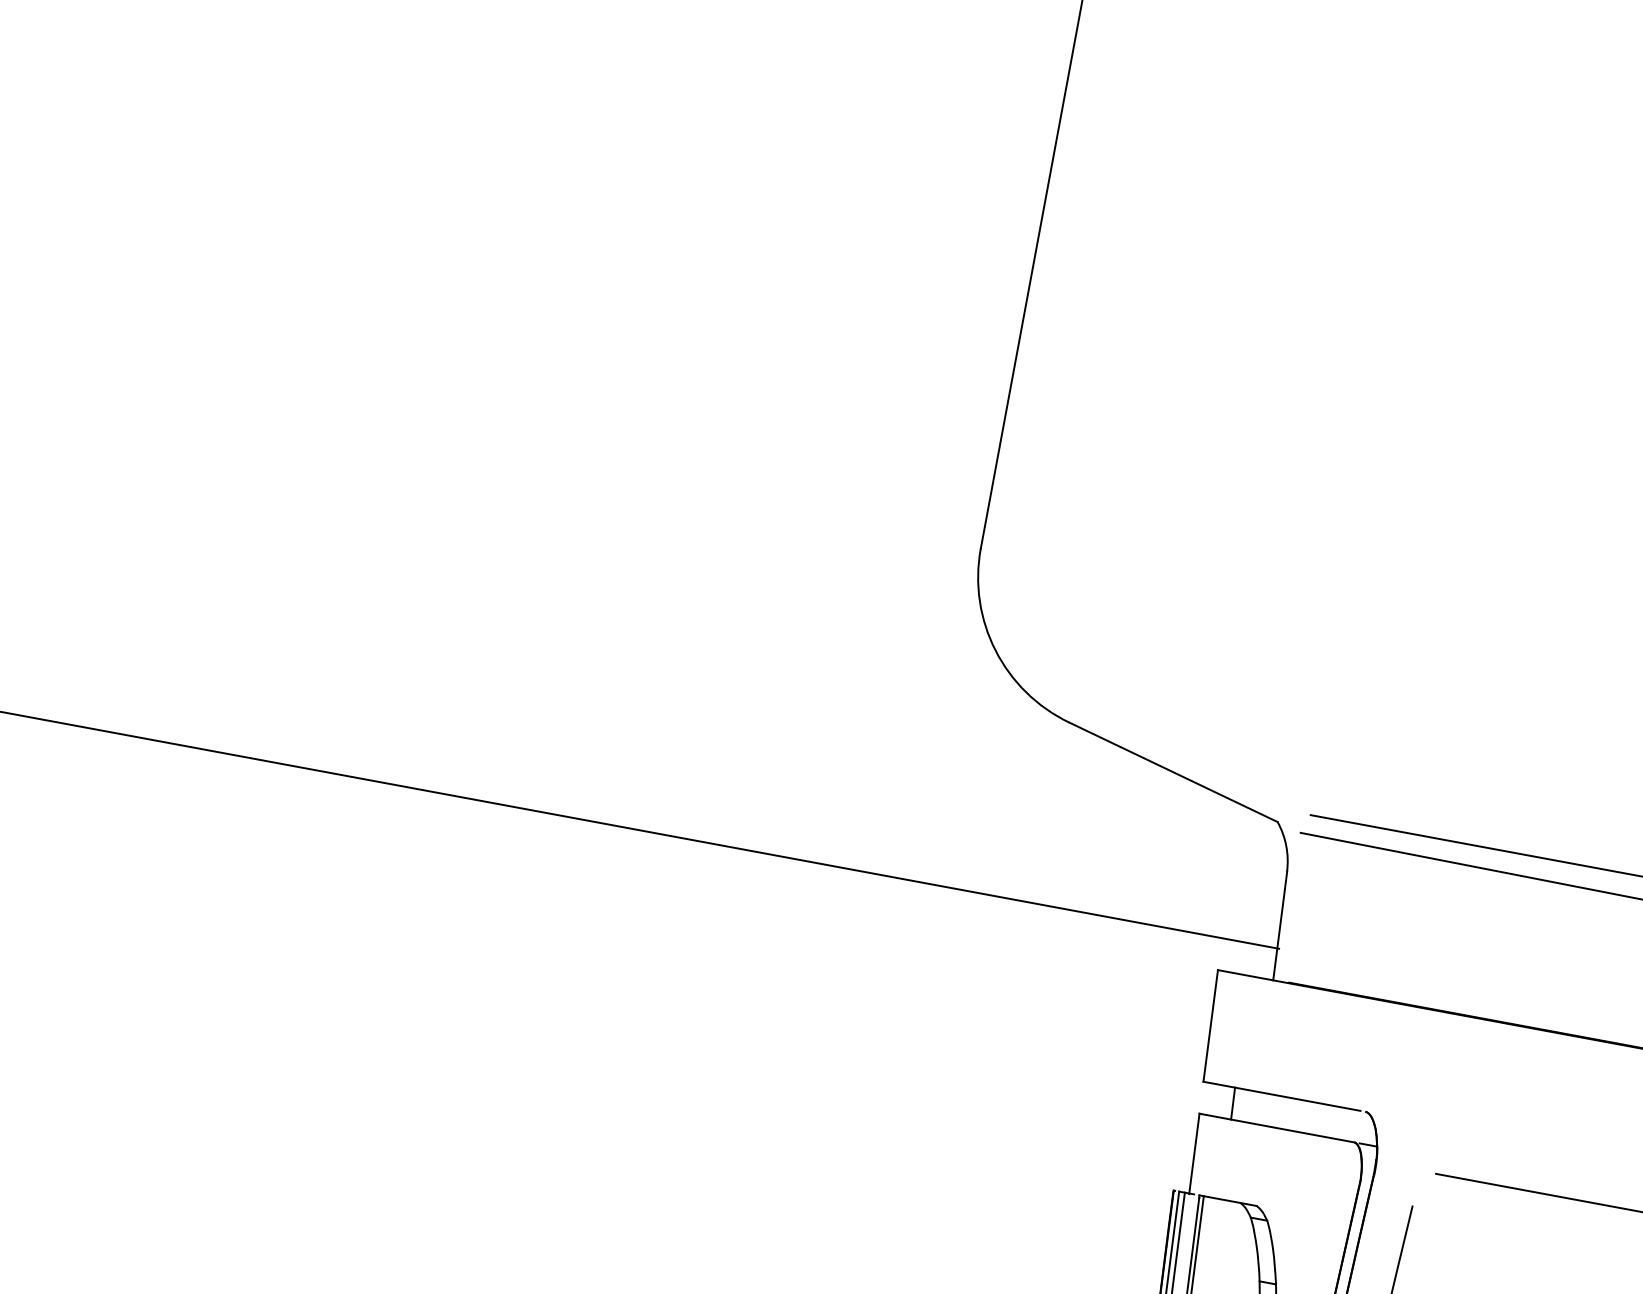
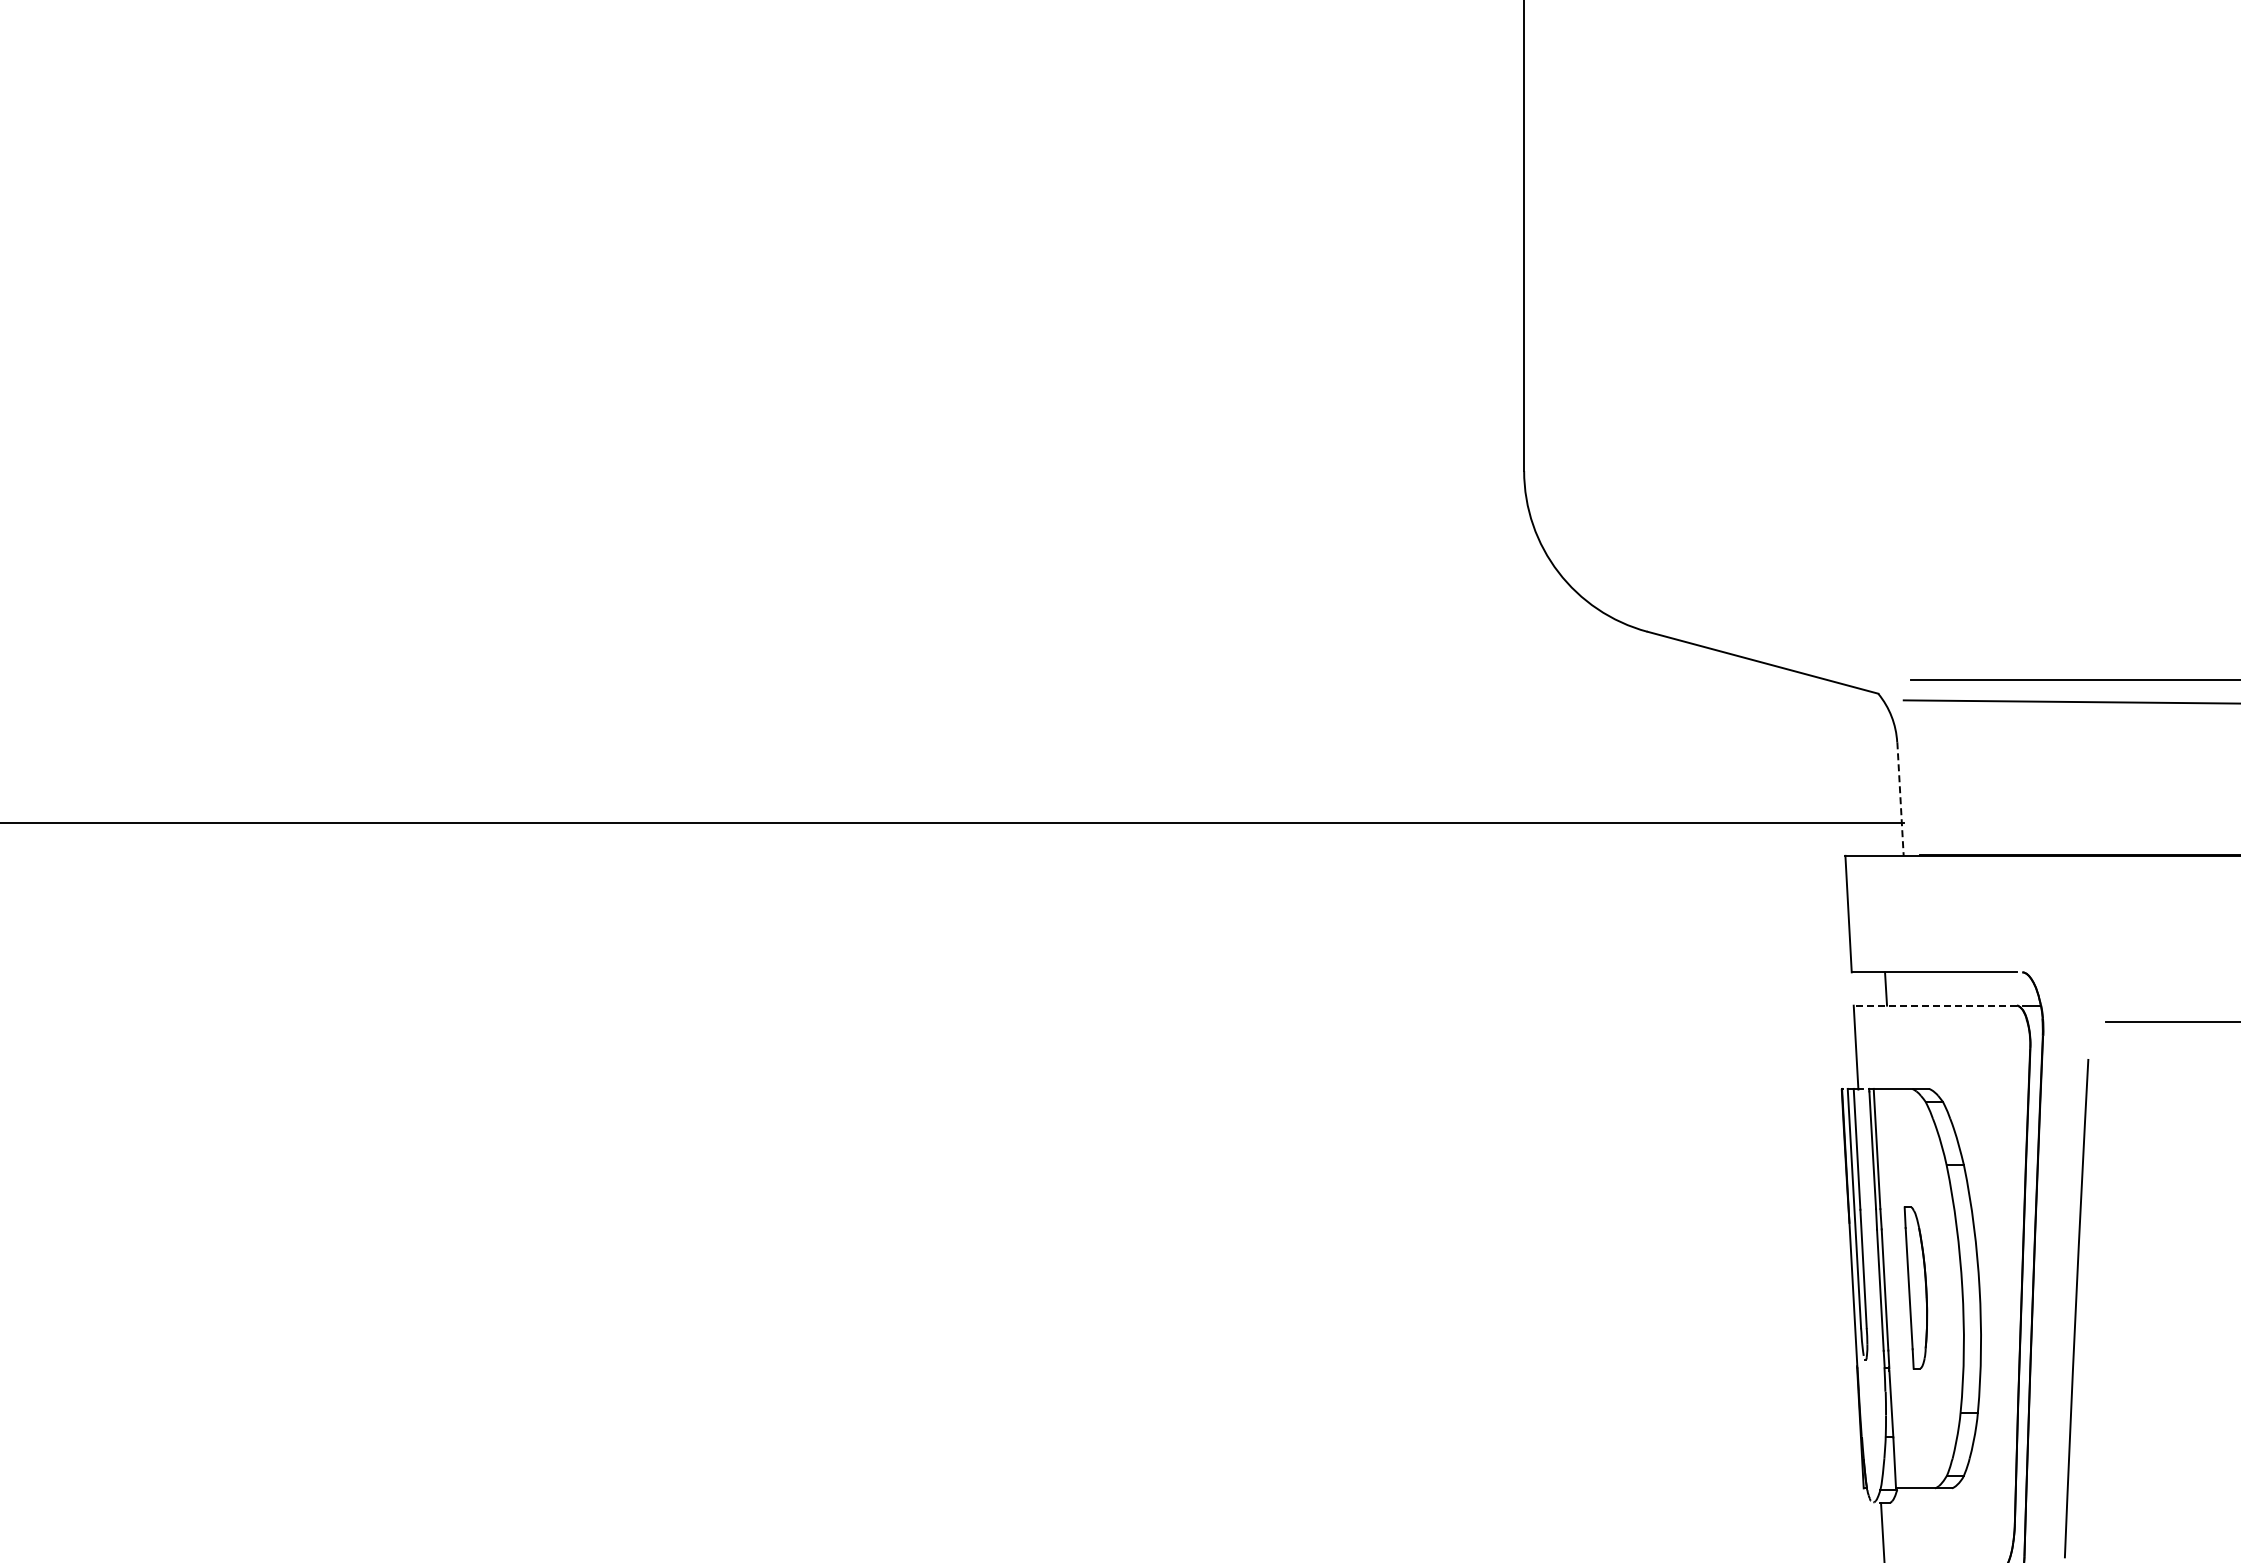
line: (1280, 926) -> (1900, 799), solid -> dashed
line: (1277, 1127) -> (1935, 1005), solid -> dashed

